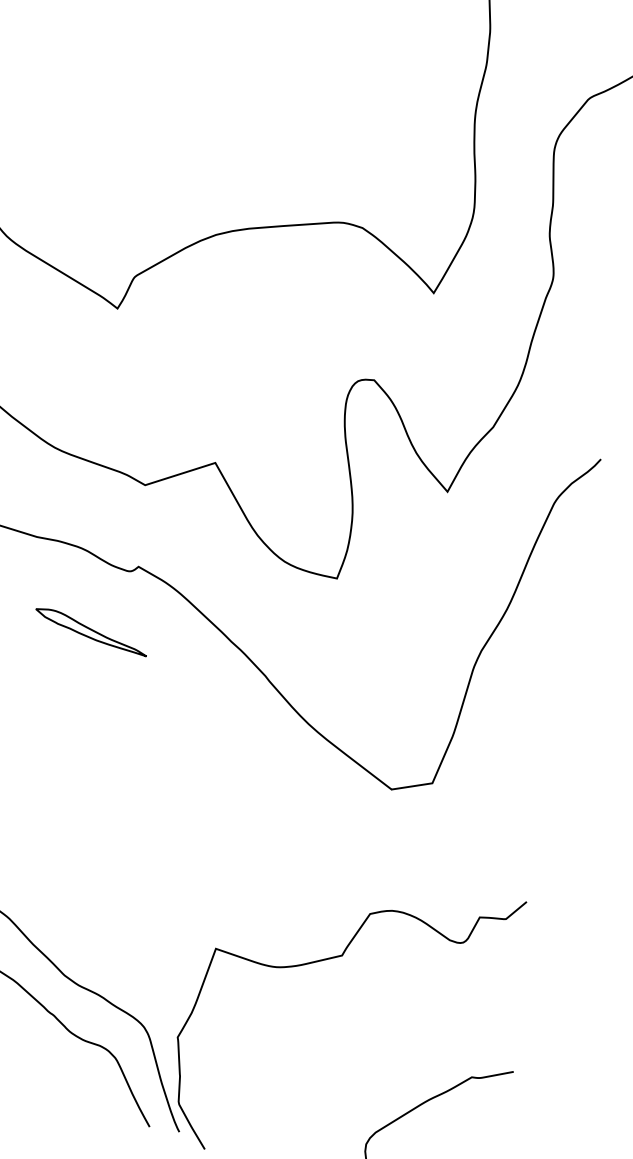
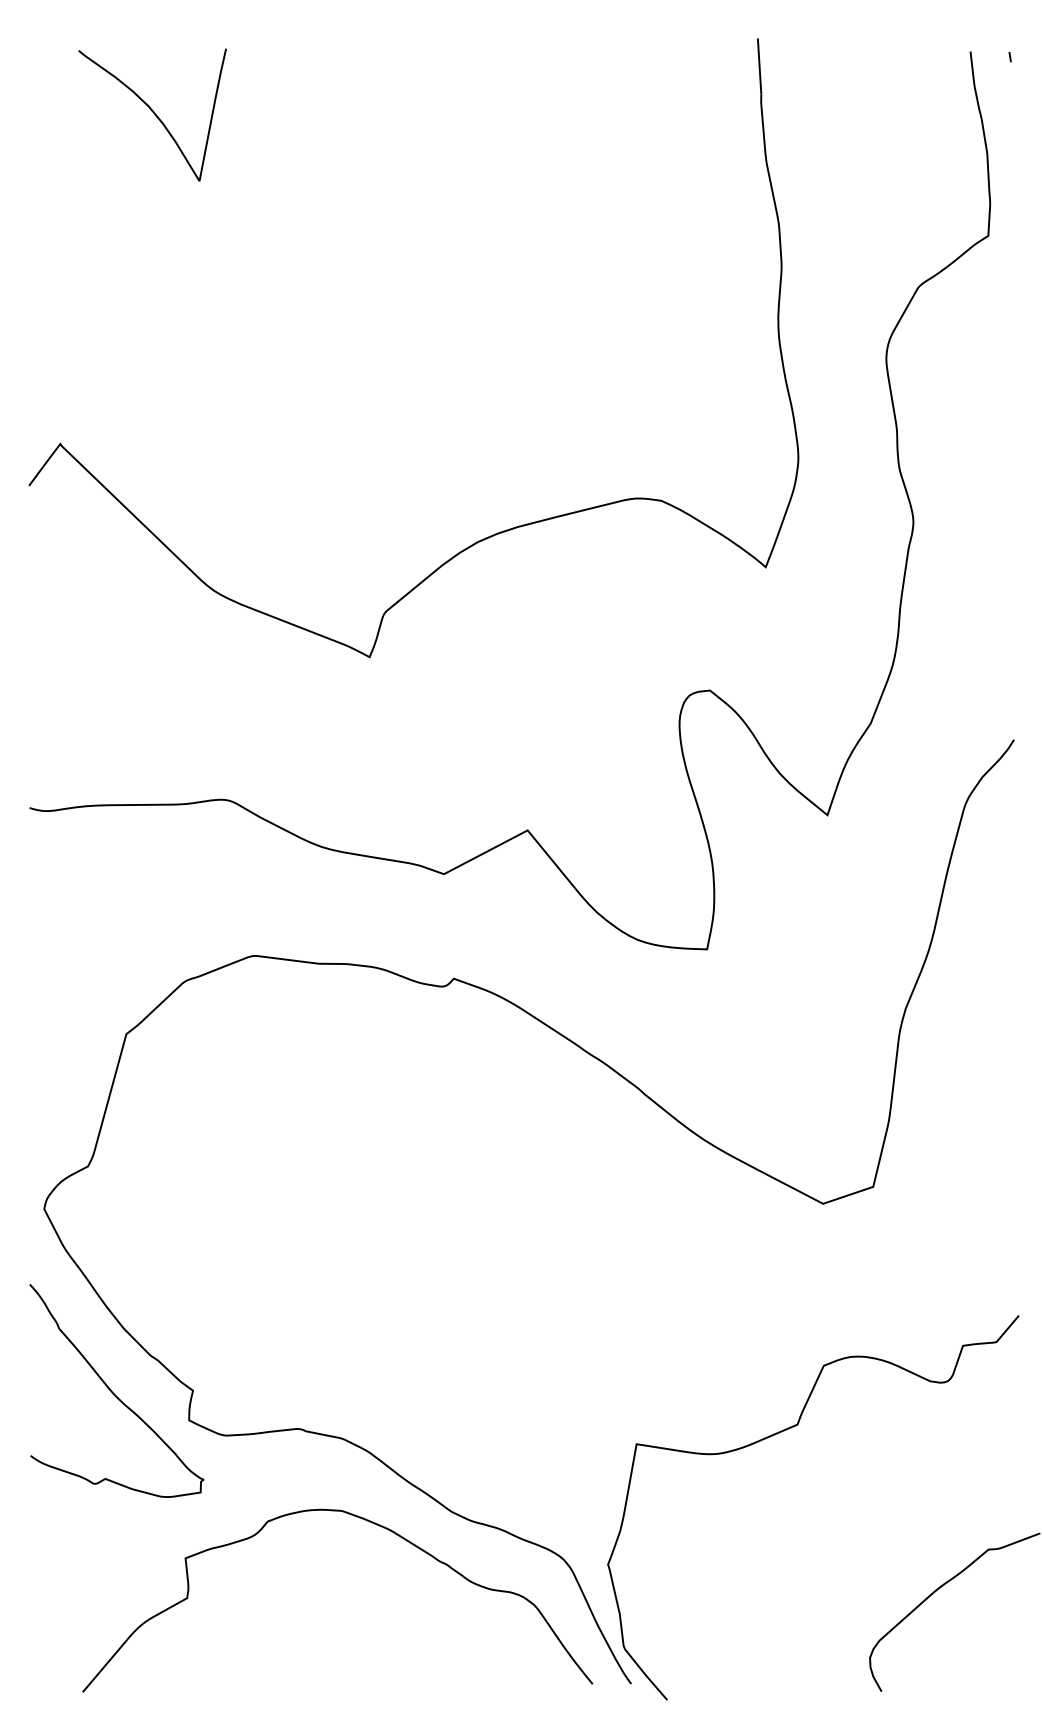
part: (91, 631) -> (408, 1071), removed

